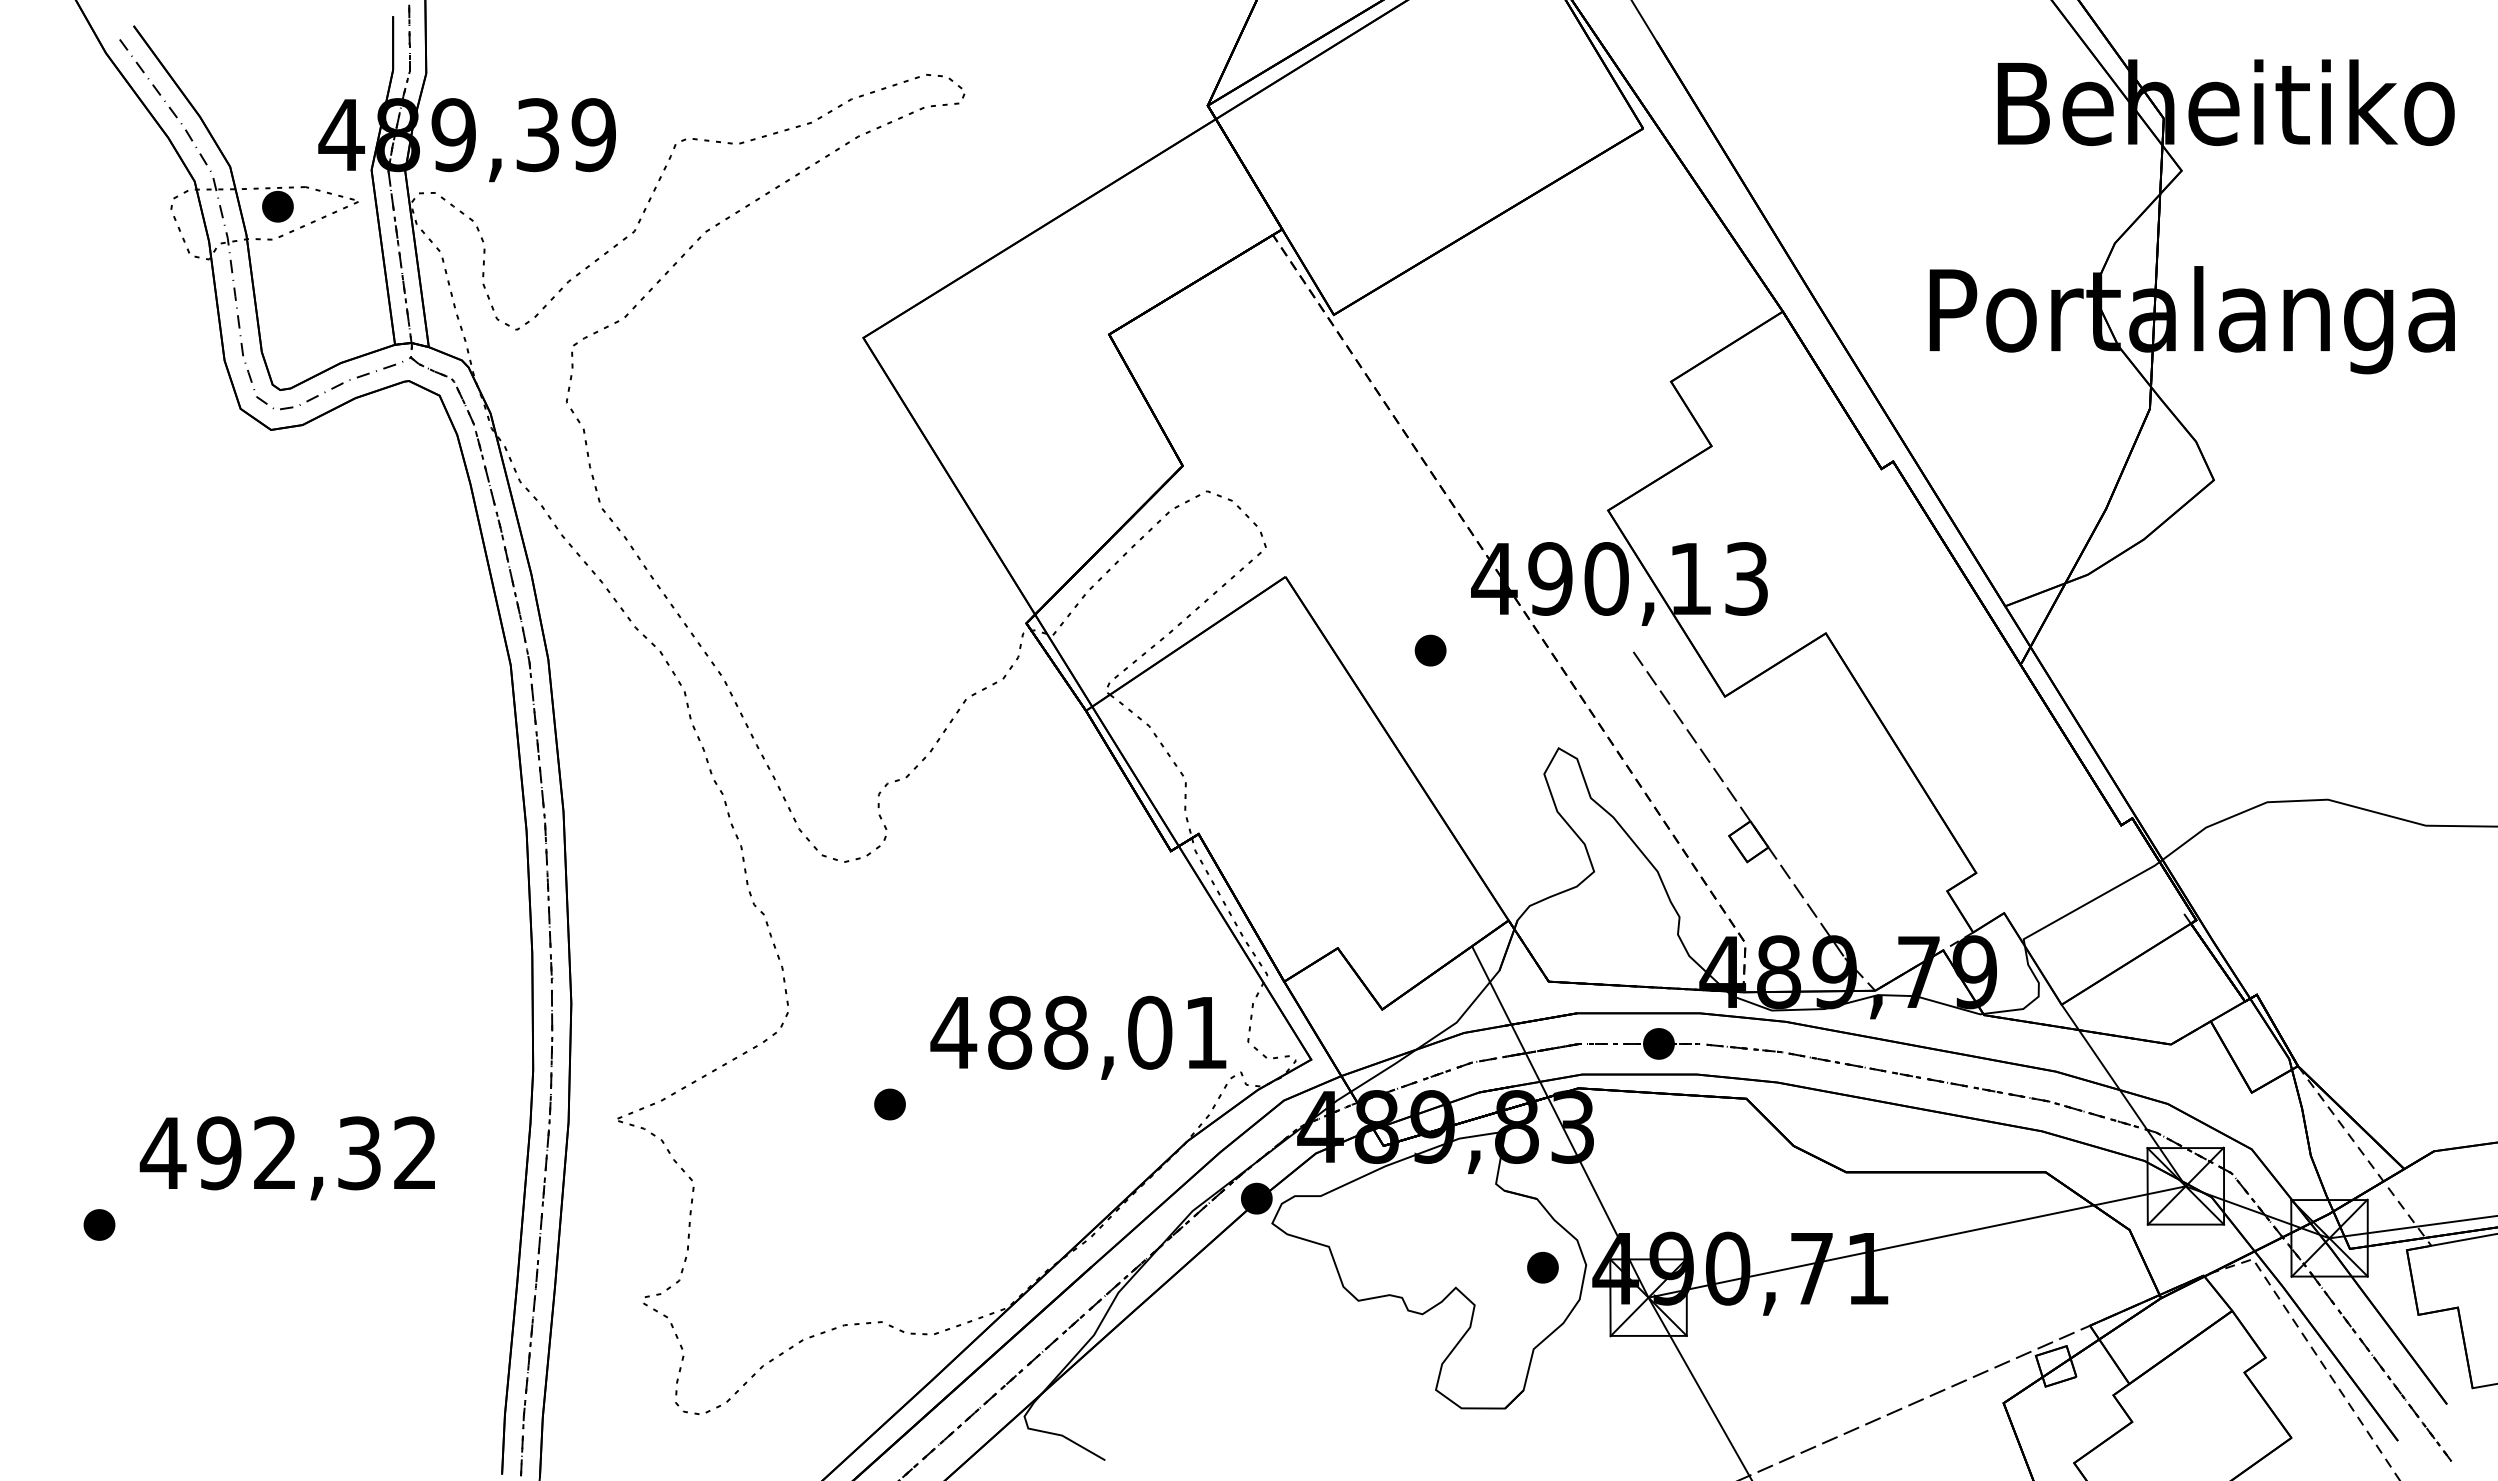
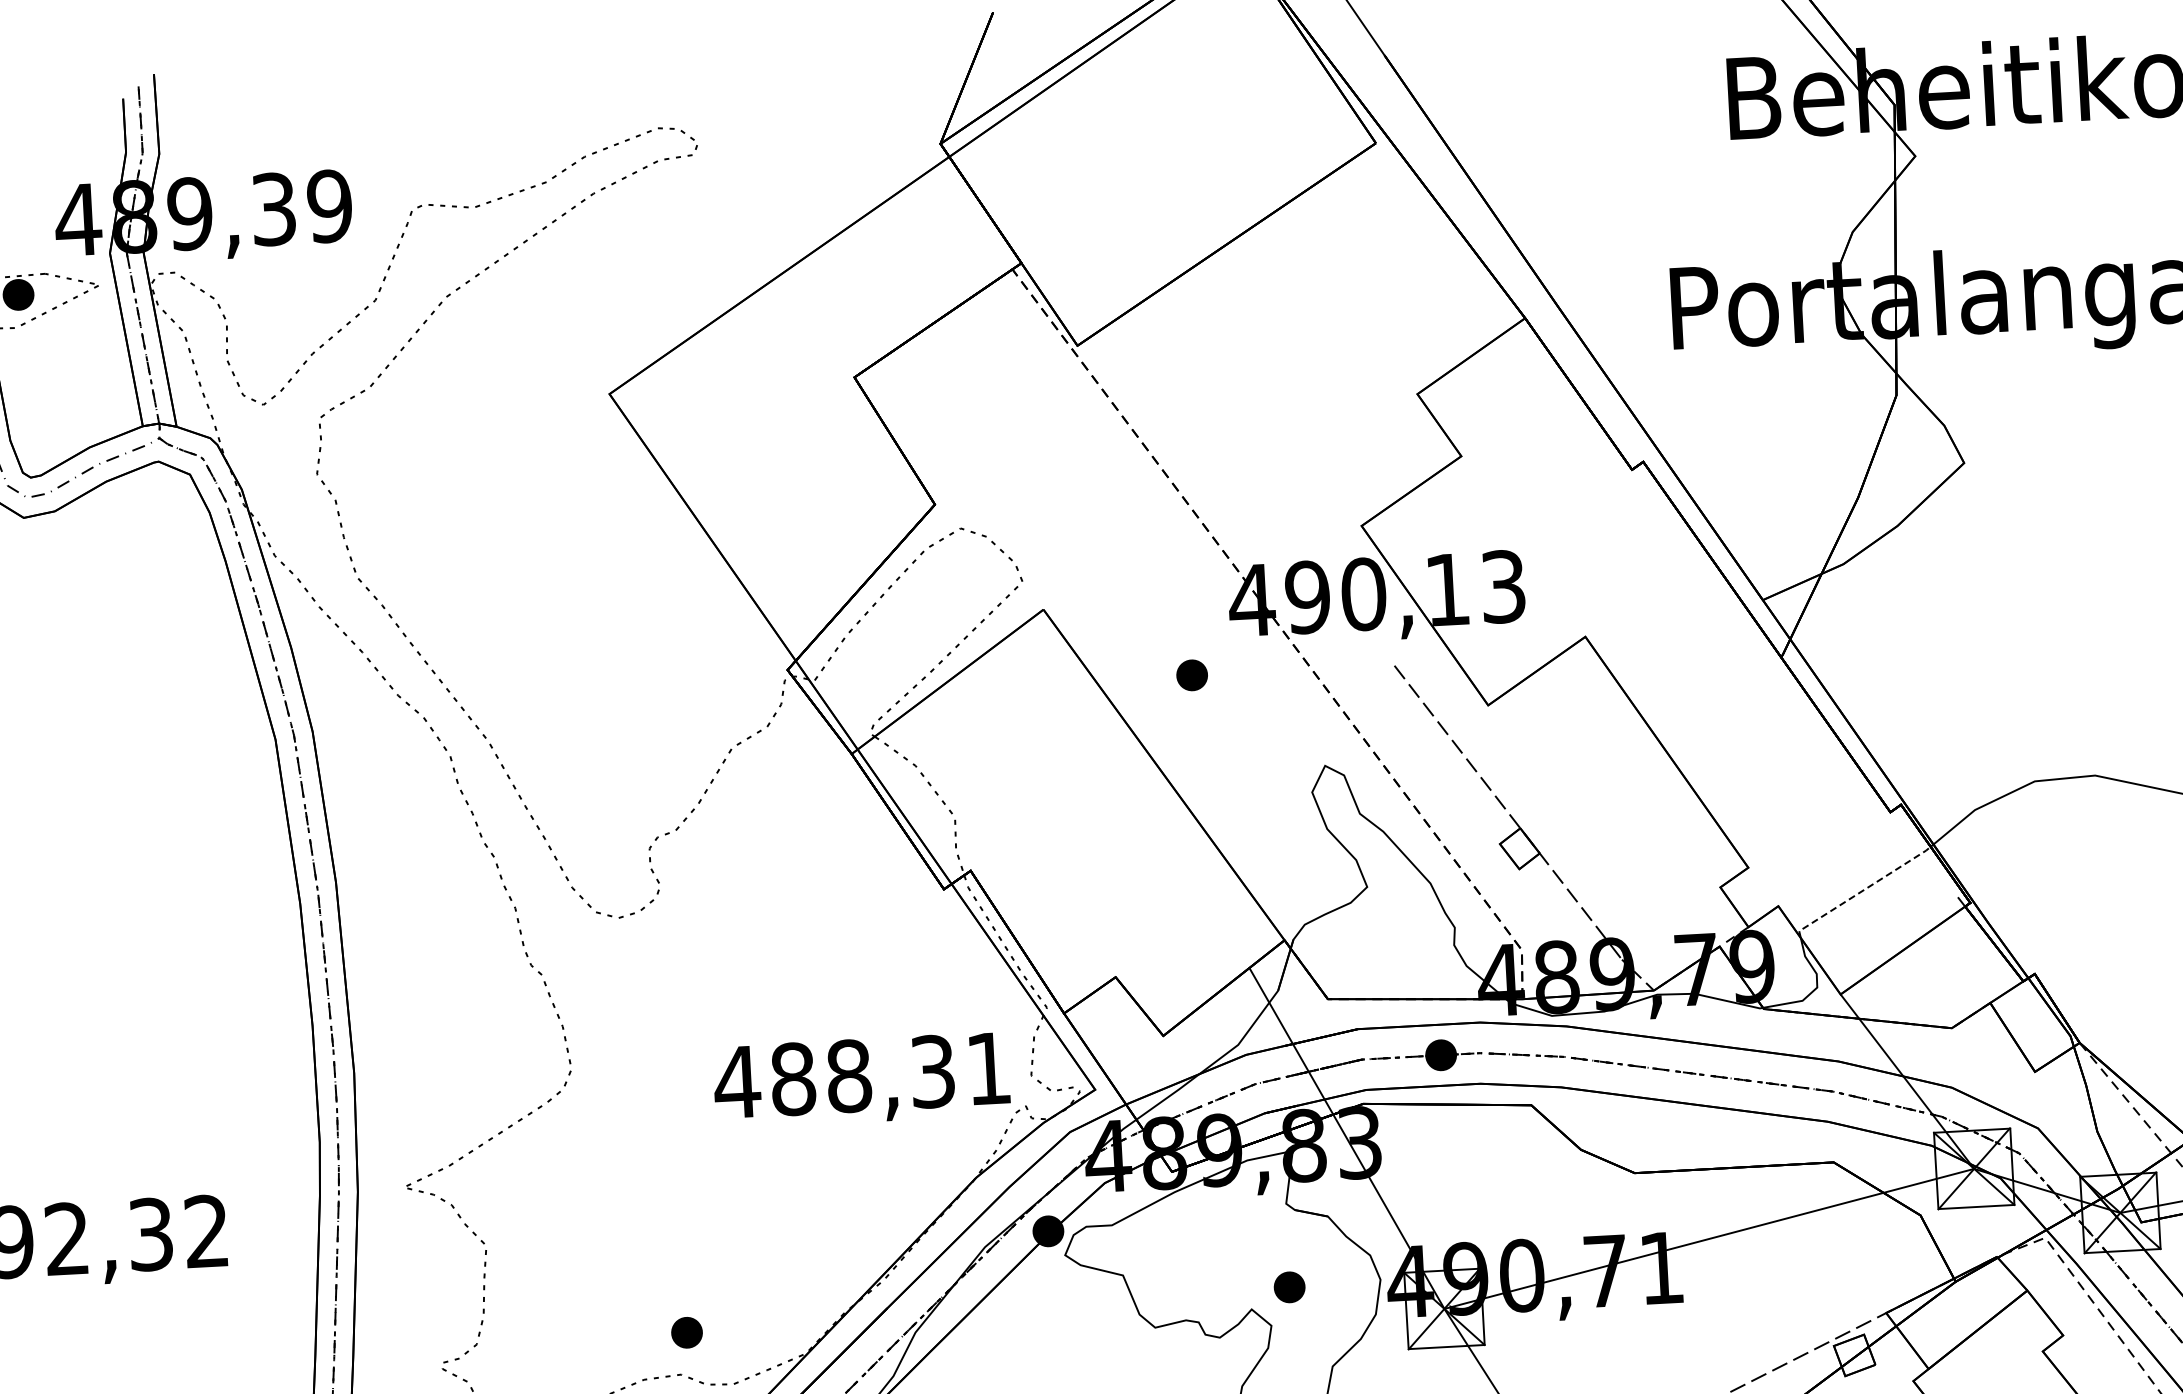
line: (2088, 902) -> (1861, 891), solid -> dashed
text: (1150, 1032) -> (933, 1071), 488,01 -> 488,31
part: (889, 1104) -> (686, 1332), moved
part: (1542, 1267) -> (1289, 1287), moved

